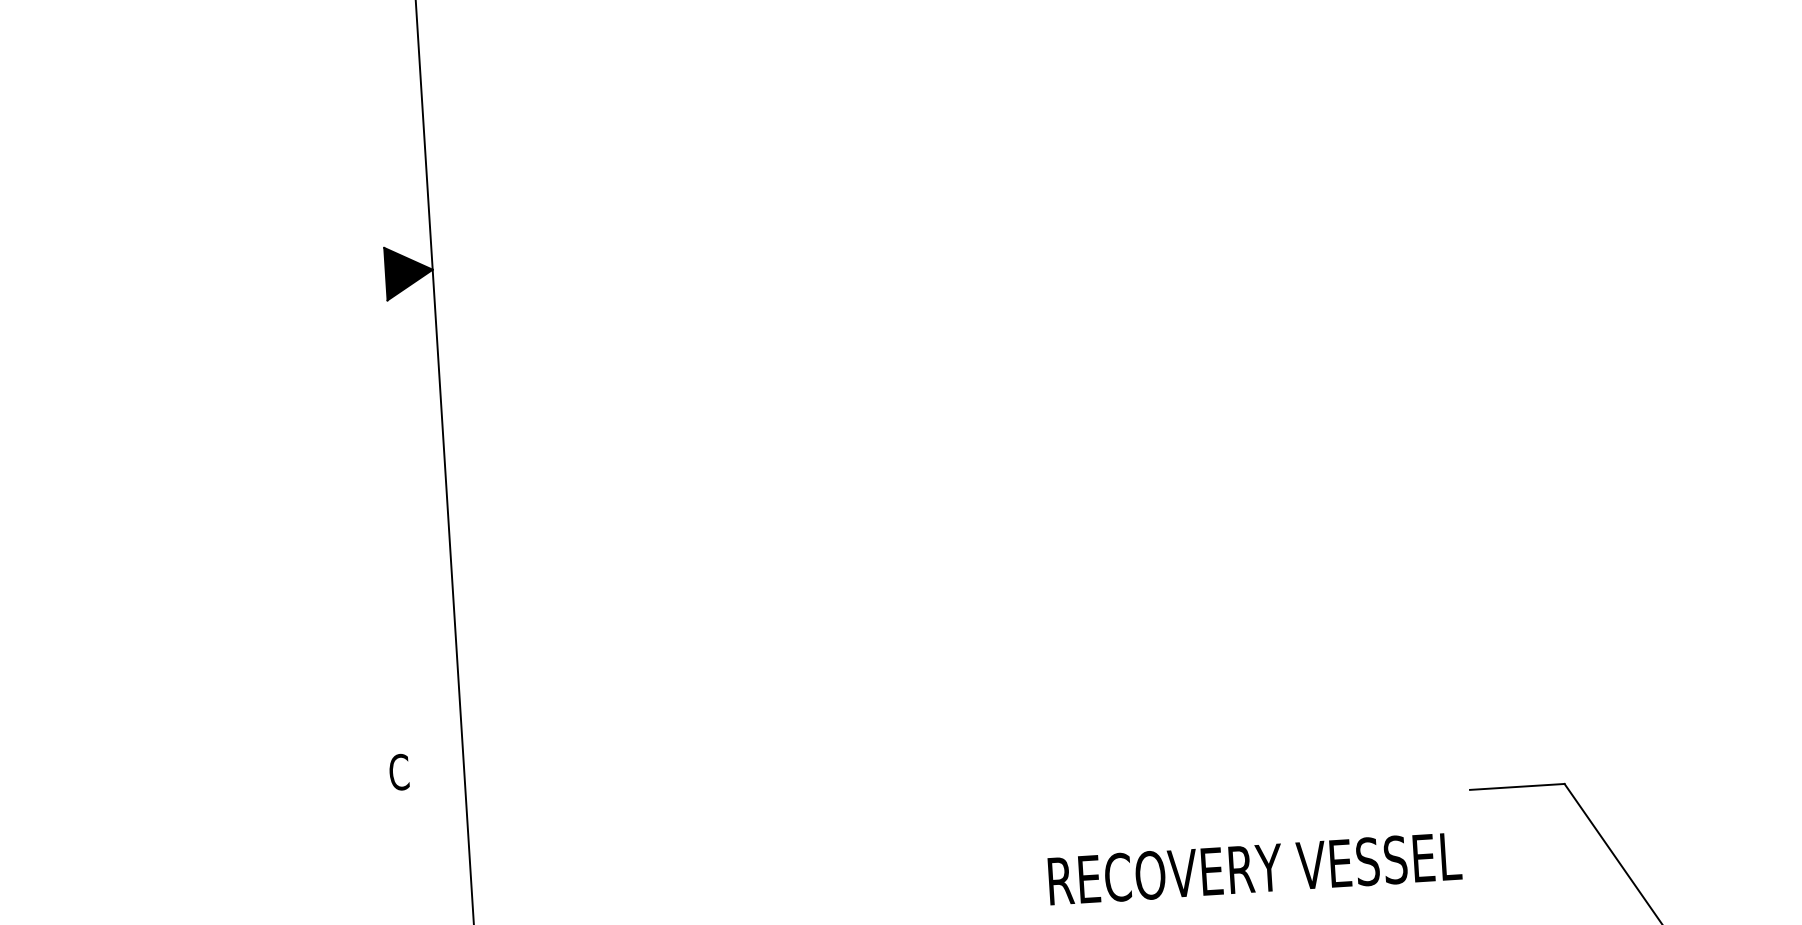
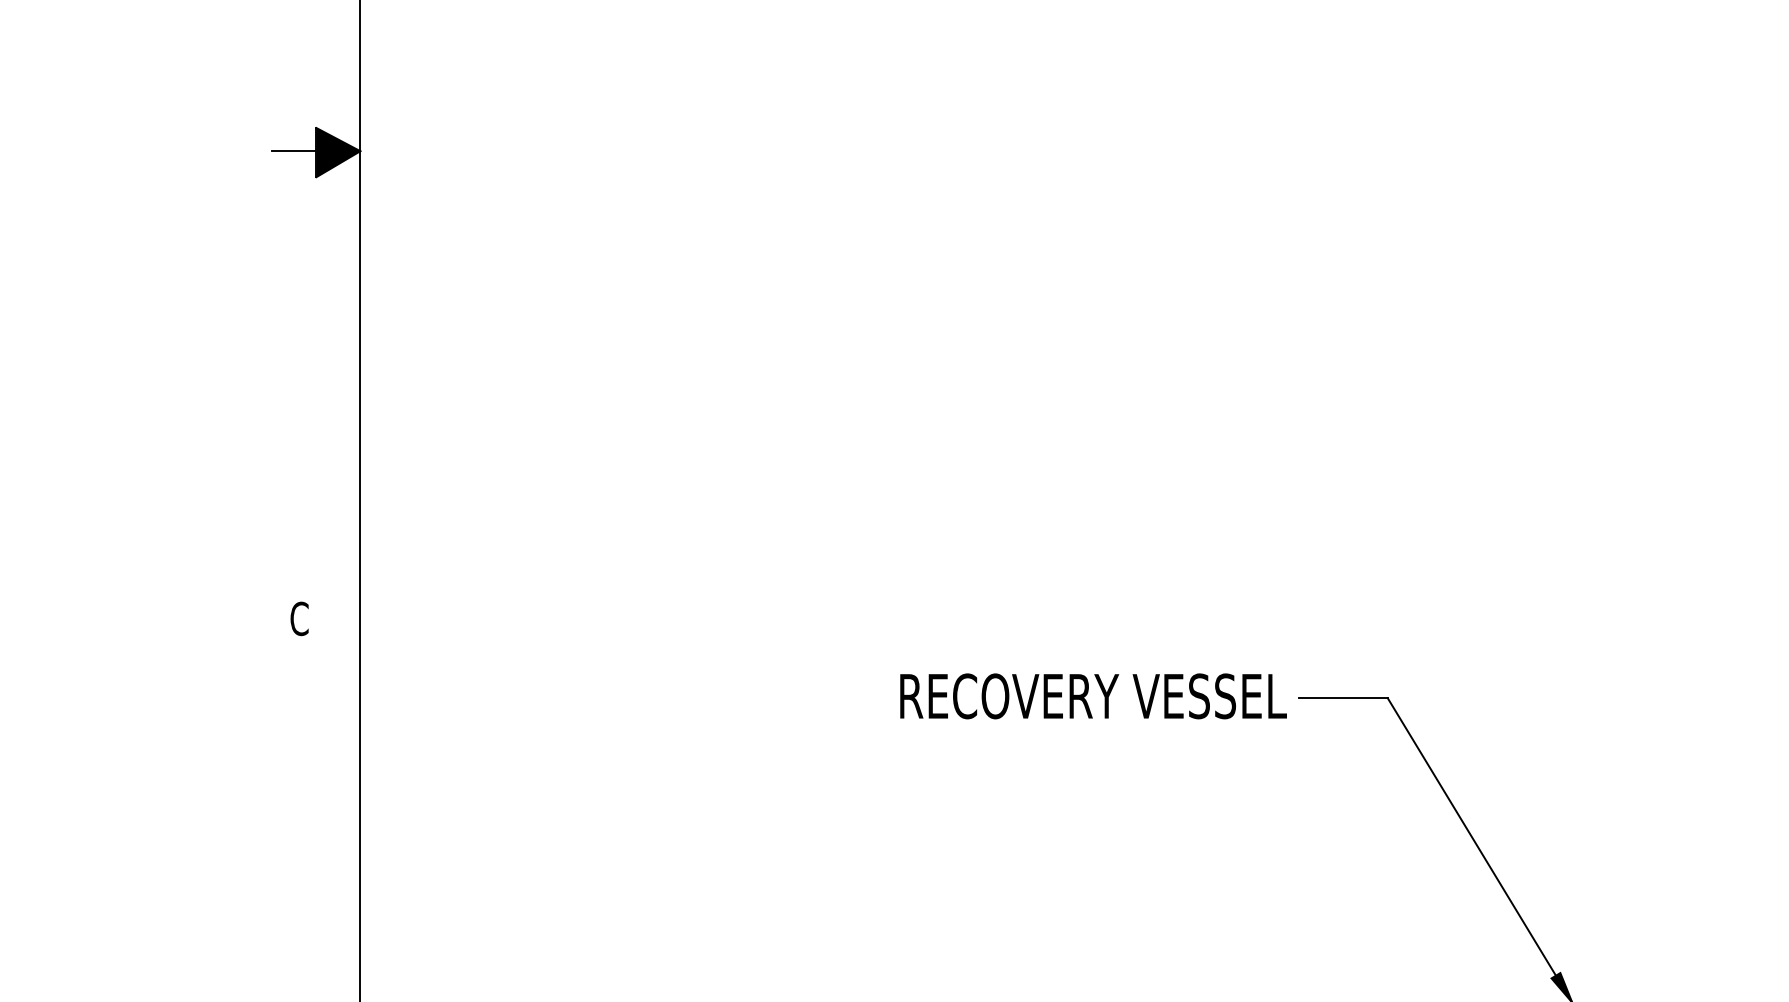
line: (361, 274) -> (293, 151), added
text: (1254, 868) -> (1093, 696), moved

